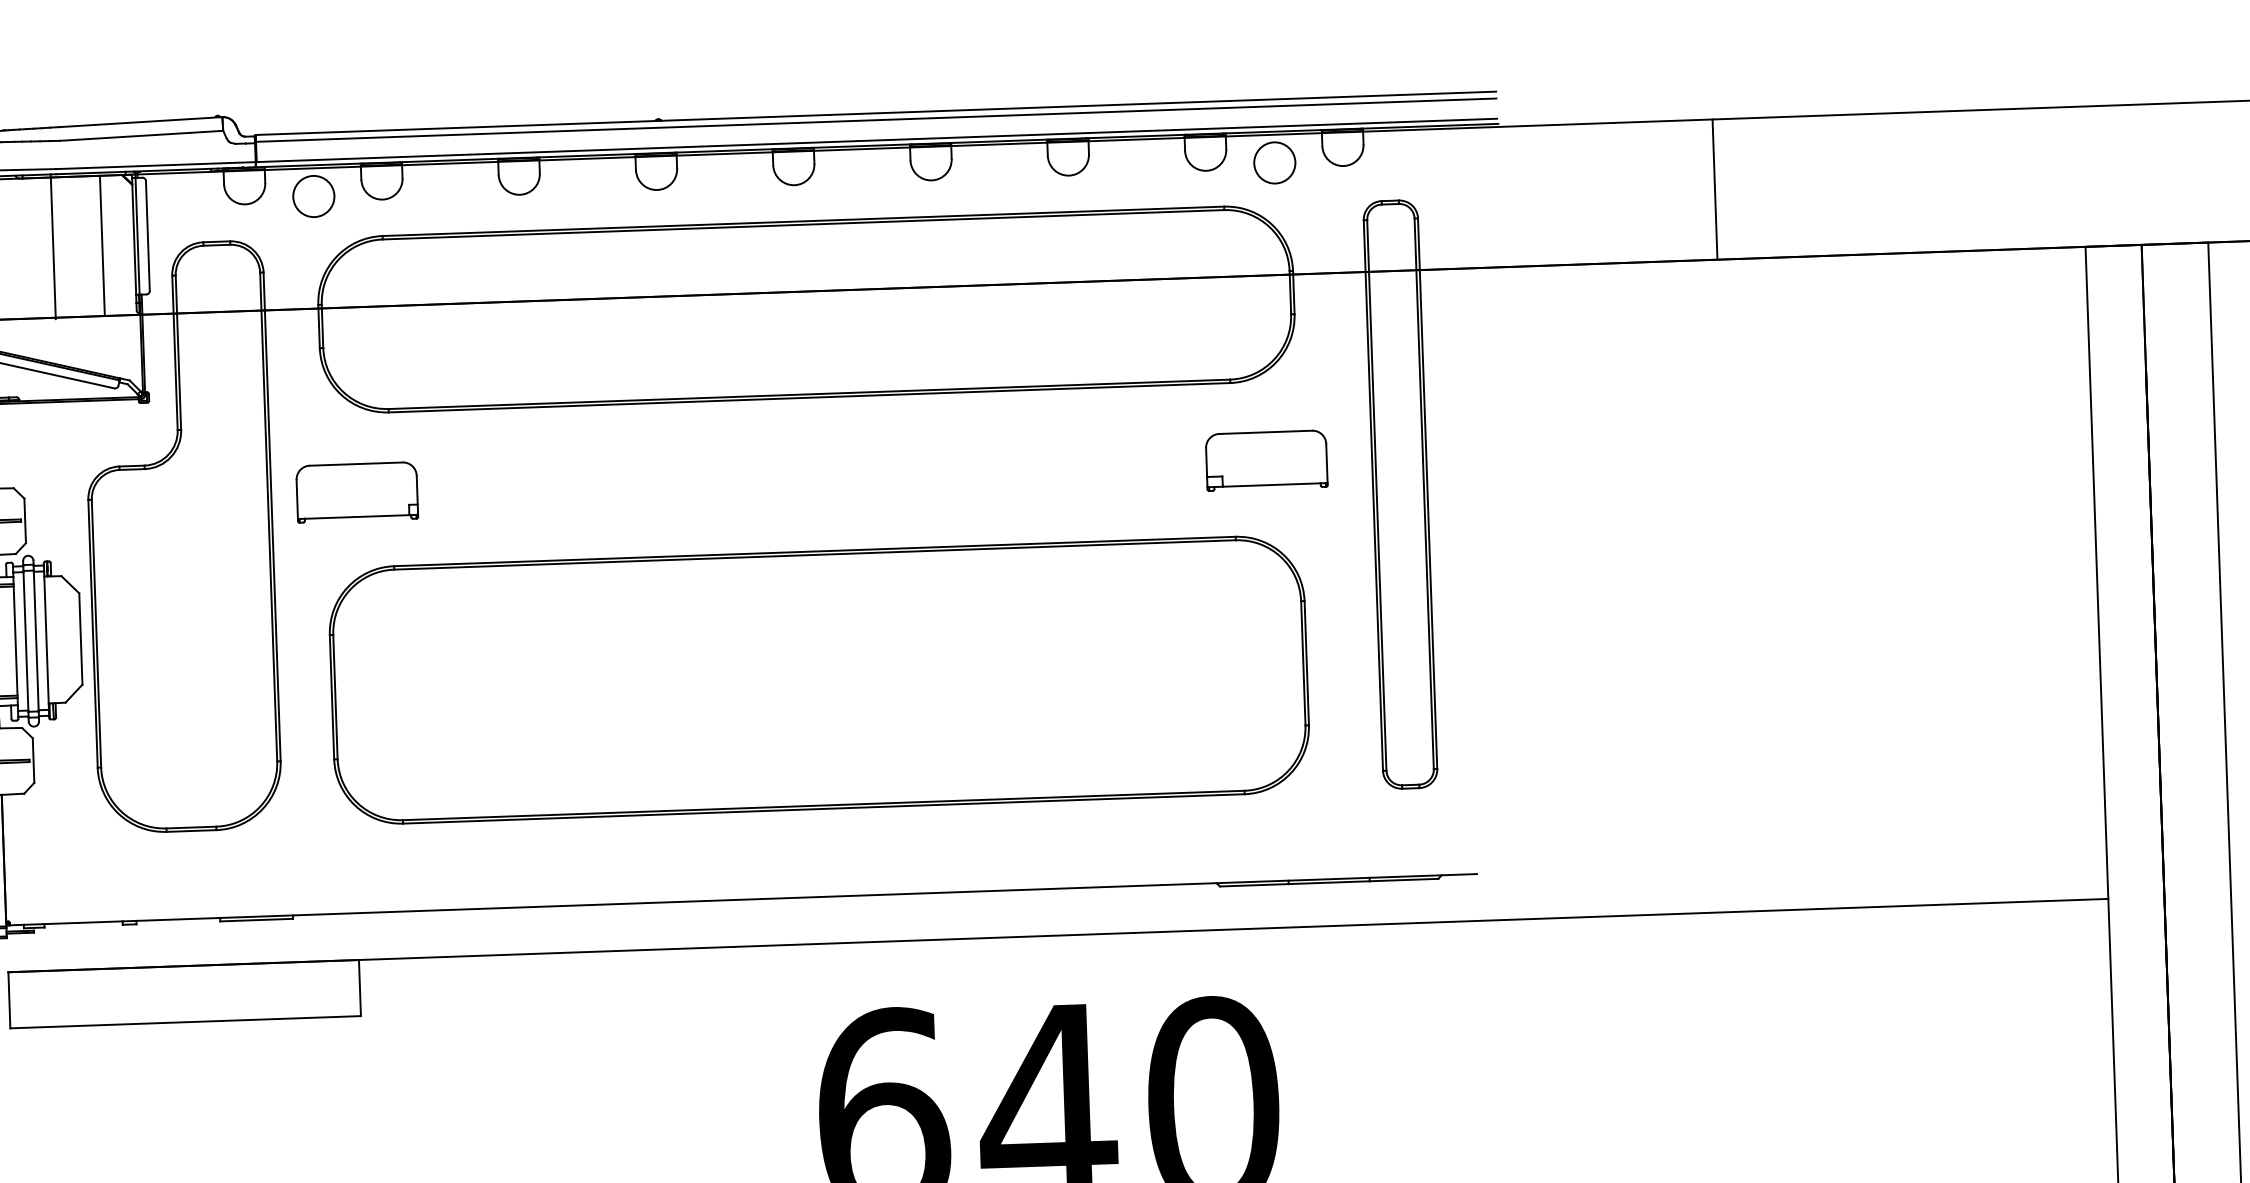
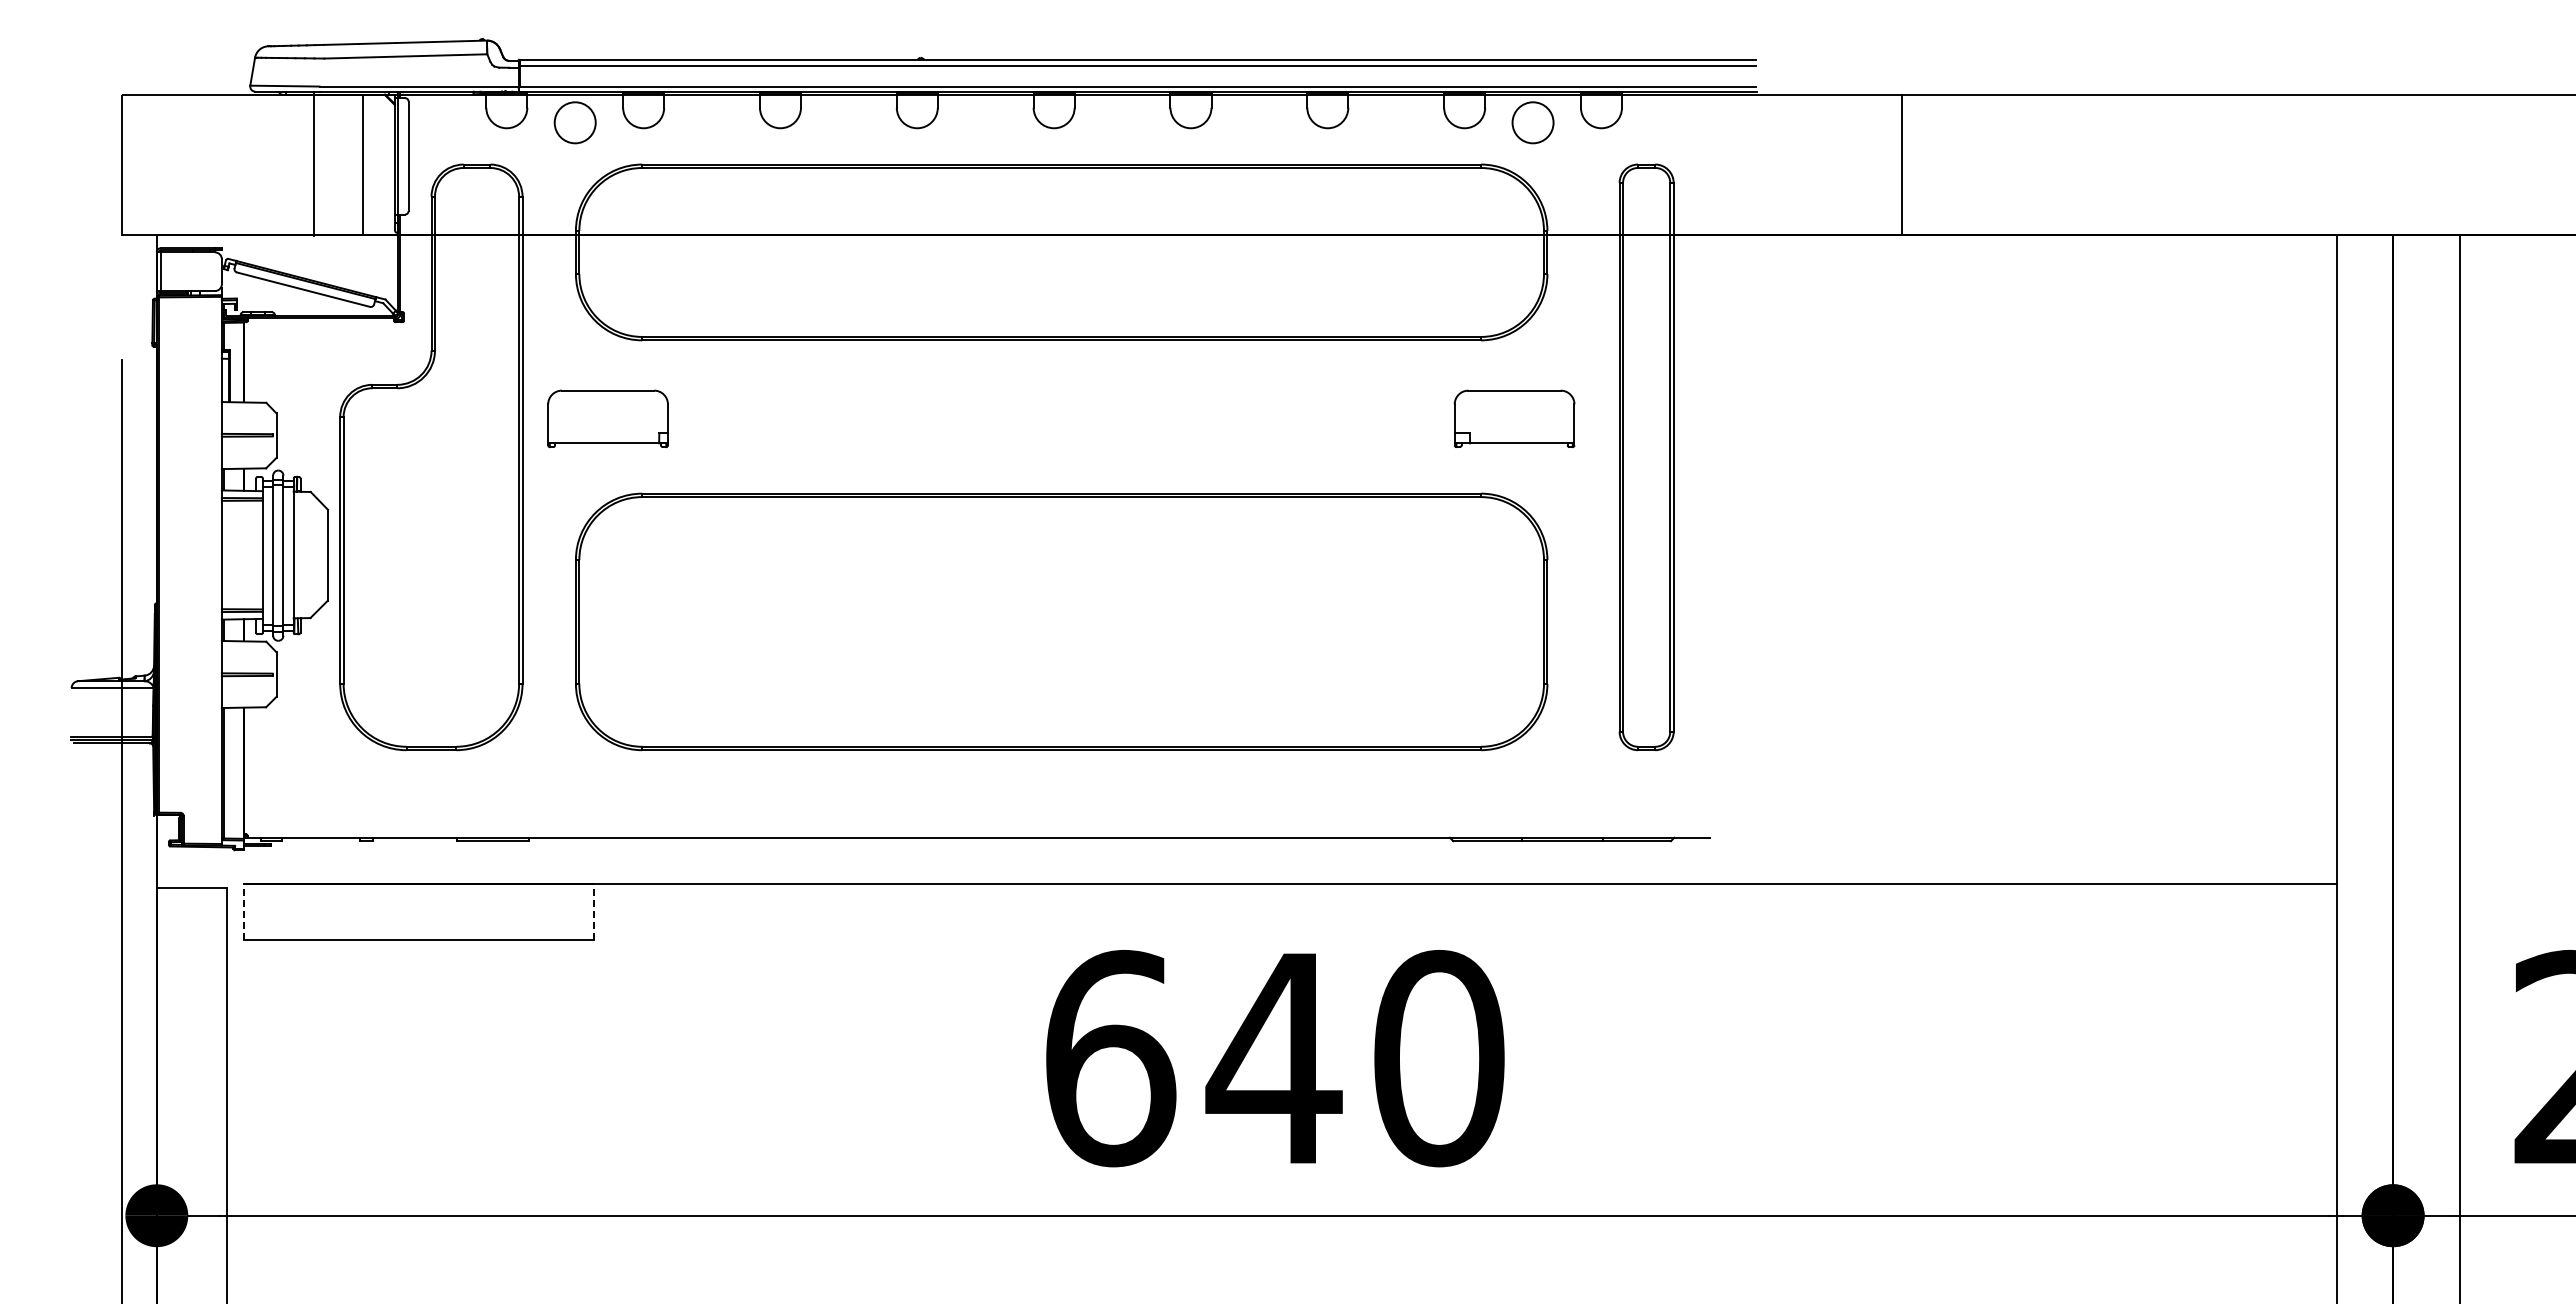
line: (1715, 189) -> (1902, 164), moved
line: (359, 988) -> (593, 912), solid -> dashed
line: (9, 1000) -> (244, 912), solid -> dashed

